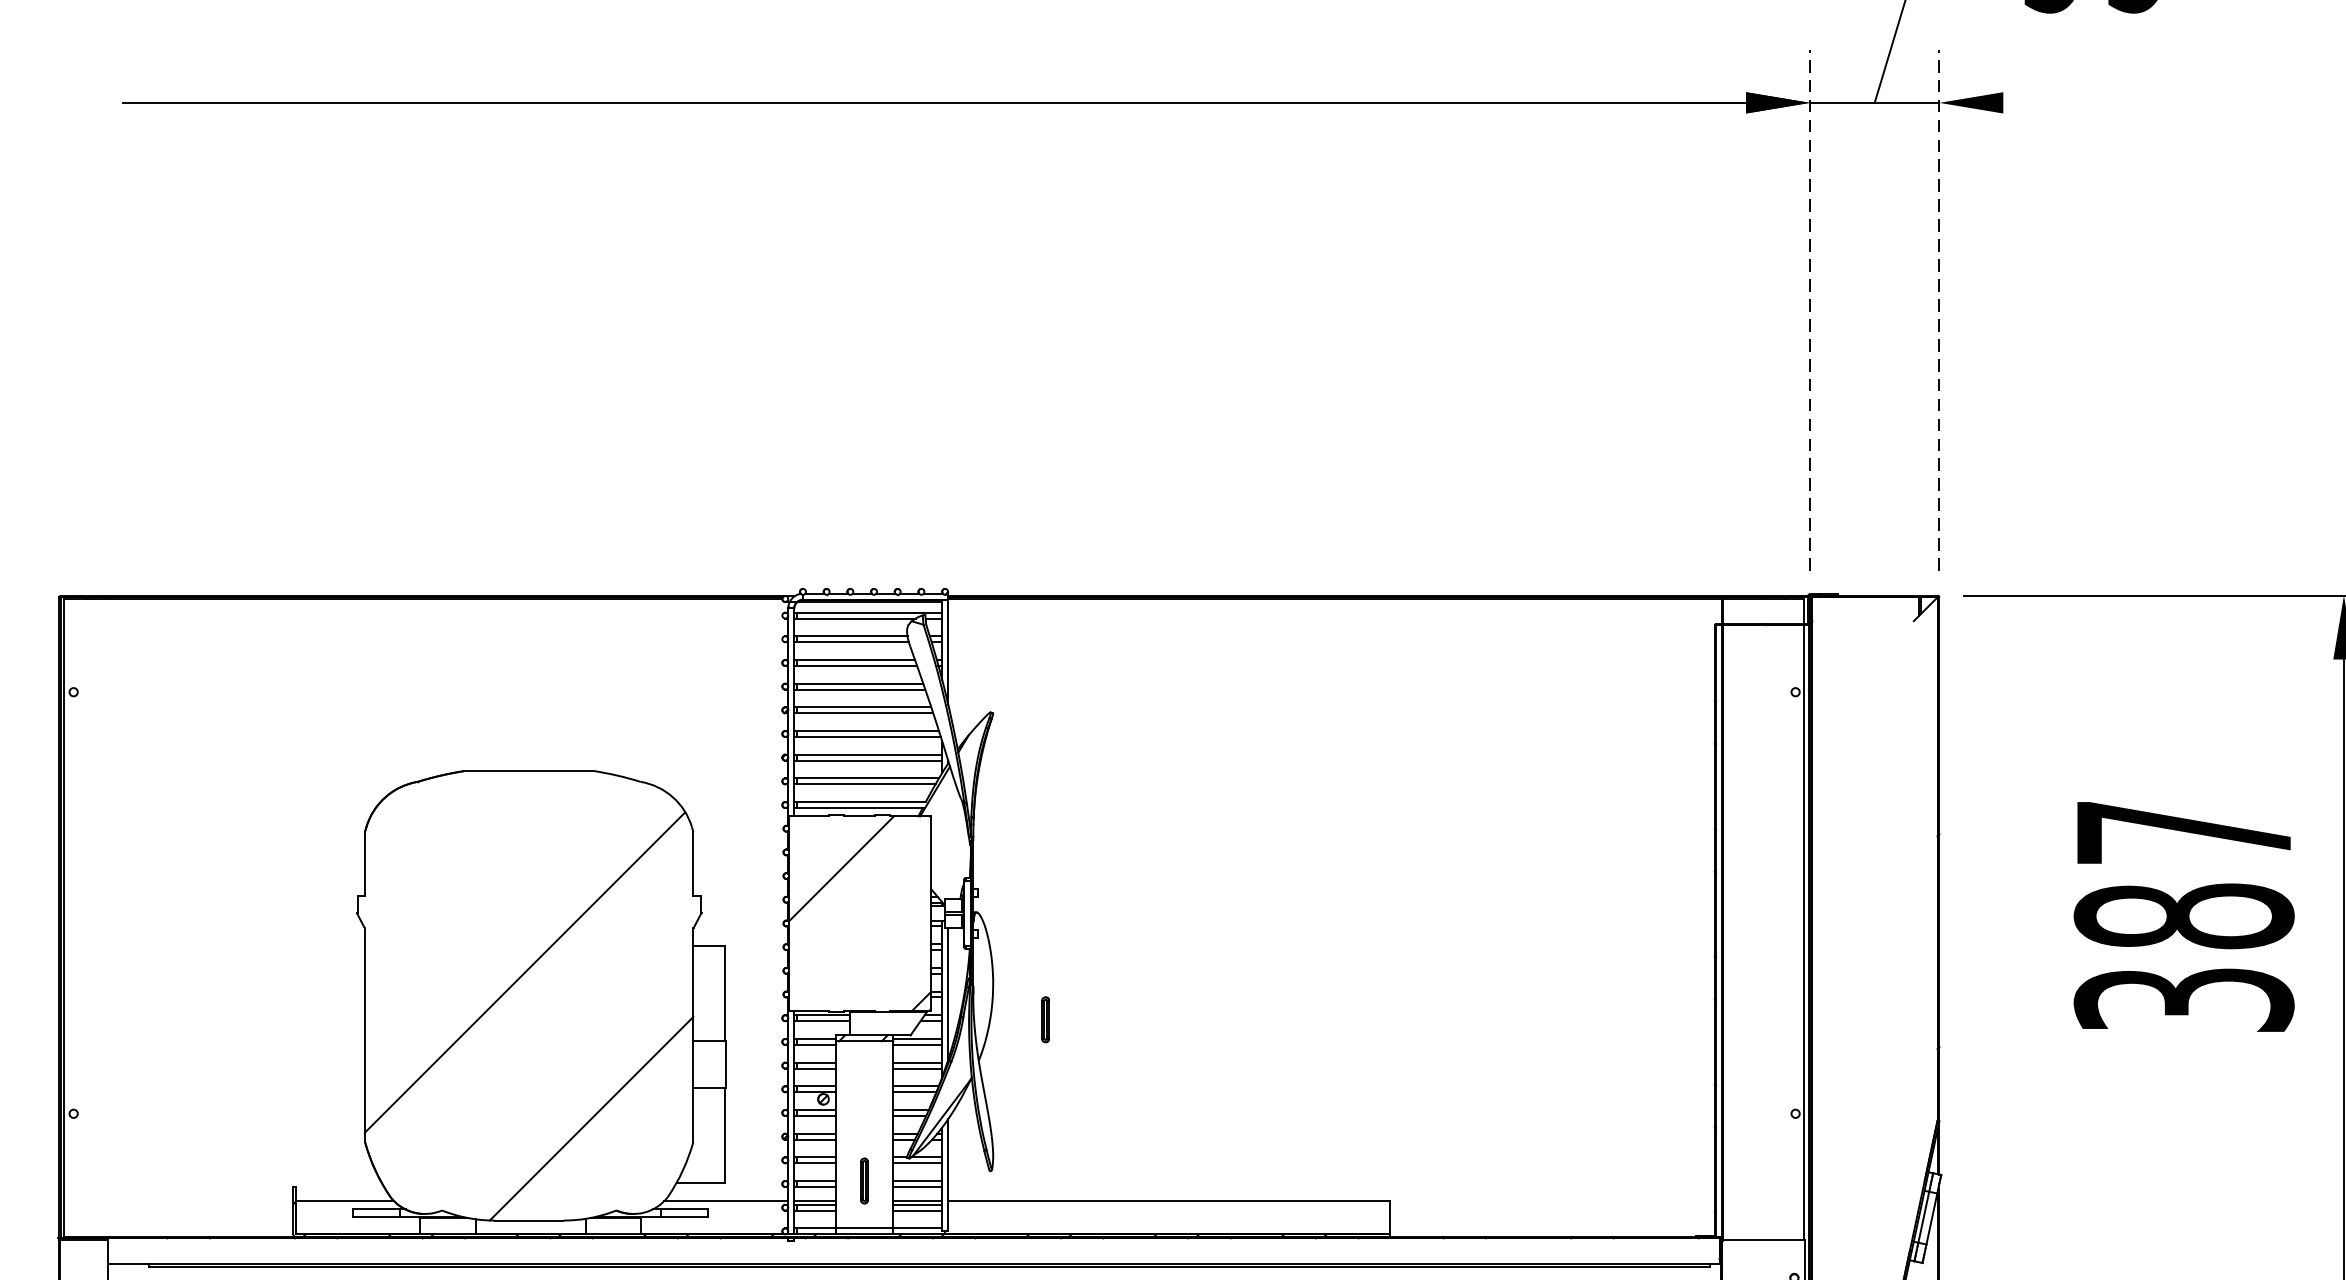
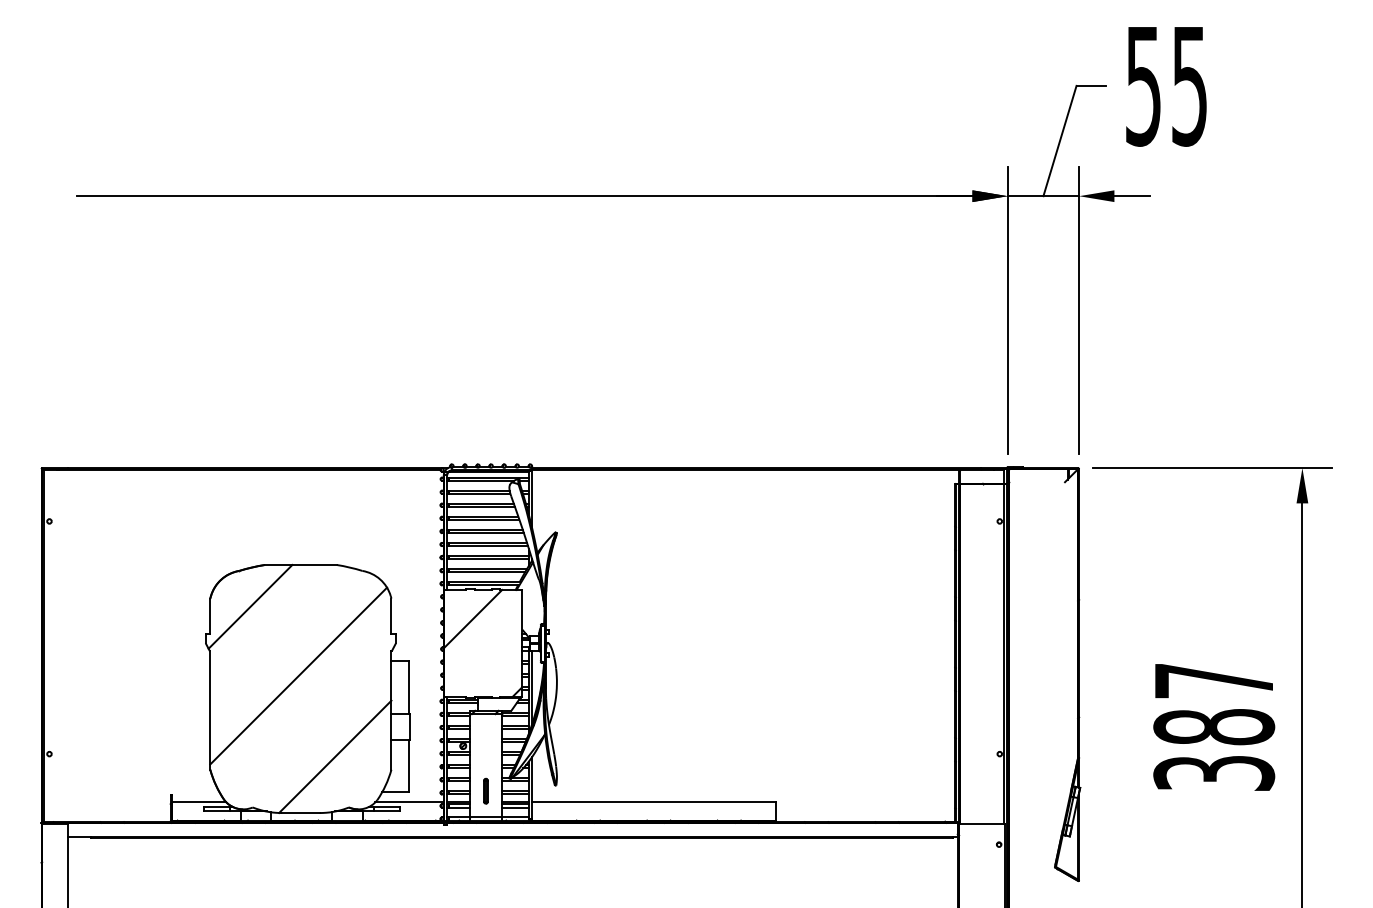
line: (2034, 103) -> (1131, 196), added
line: (1809, 309) -> (1007, 310), dashed -> solid
line: (1940, 309) -> (1079, 310), dashed -> solid
line: (437, 846) -> (250, 606), added
text: (2184, 917) -> (1214, 727), moved
part: (1044, 1018) -> (585, 701), removed

